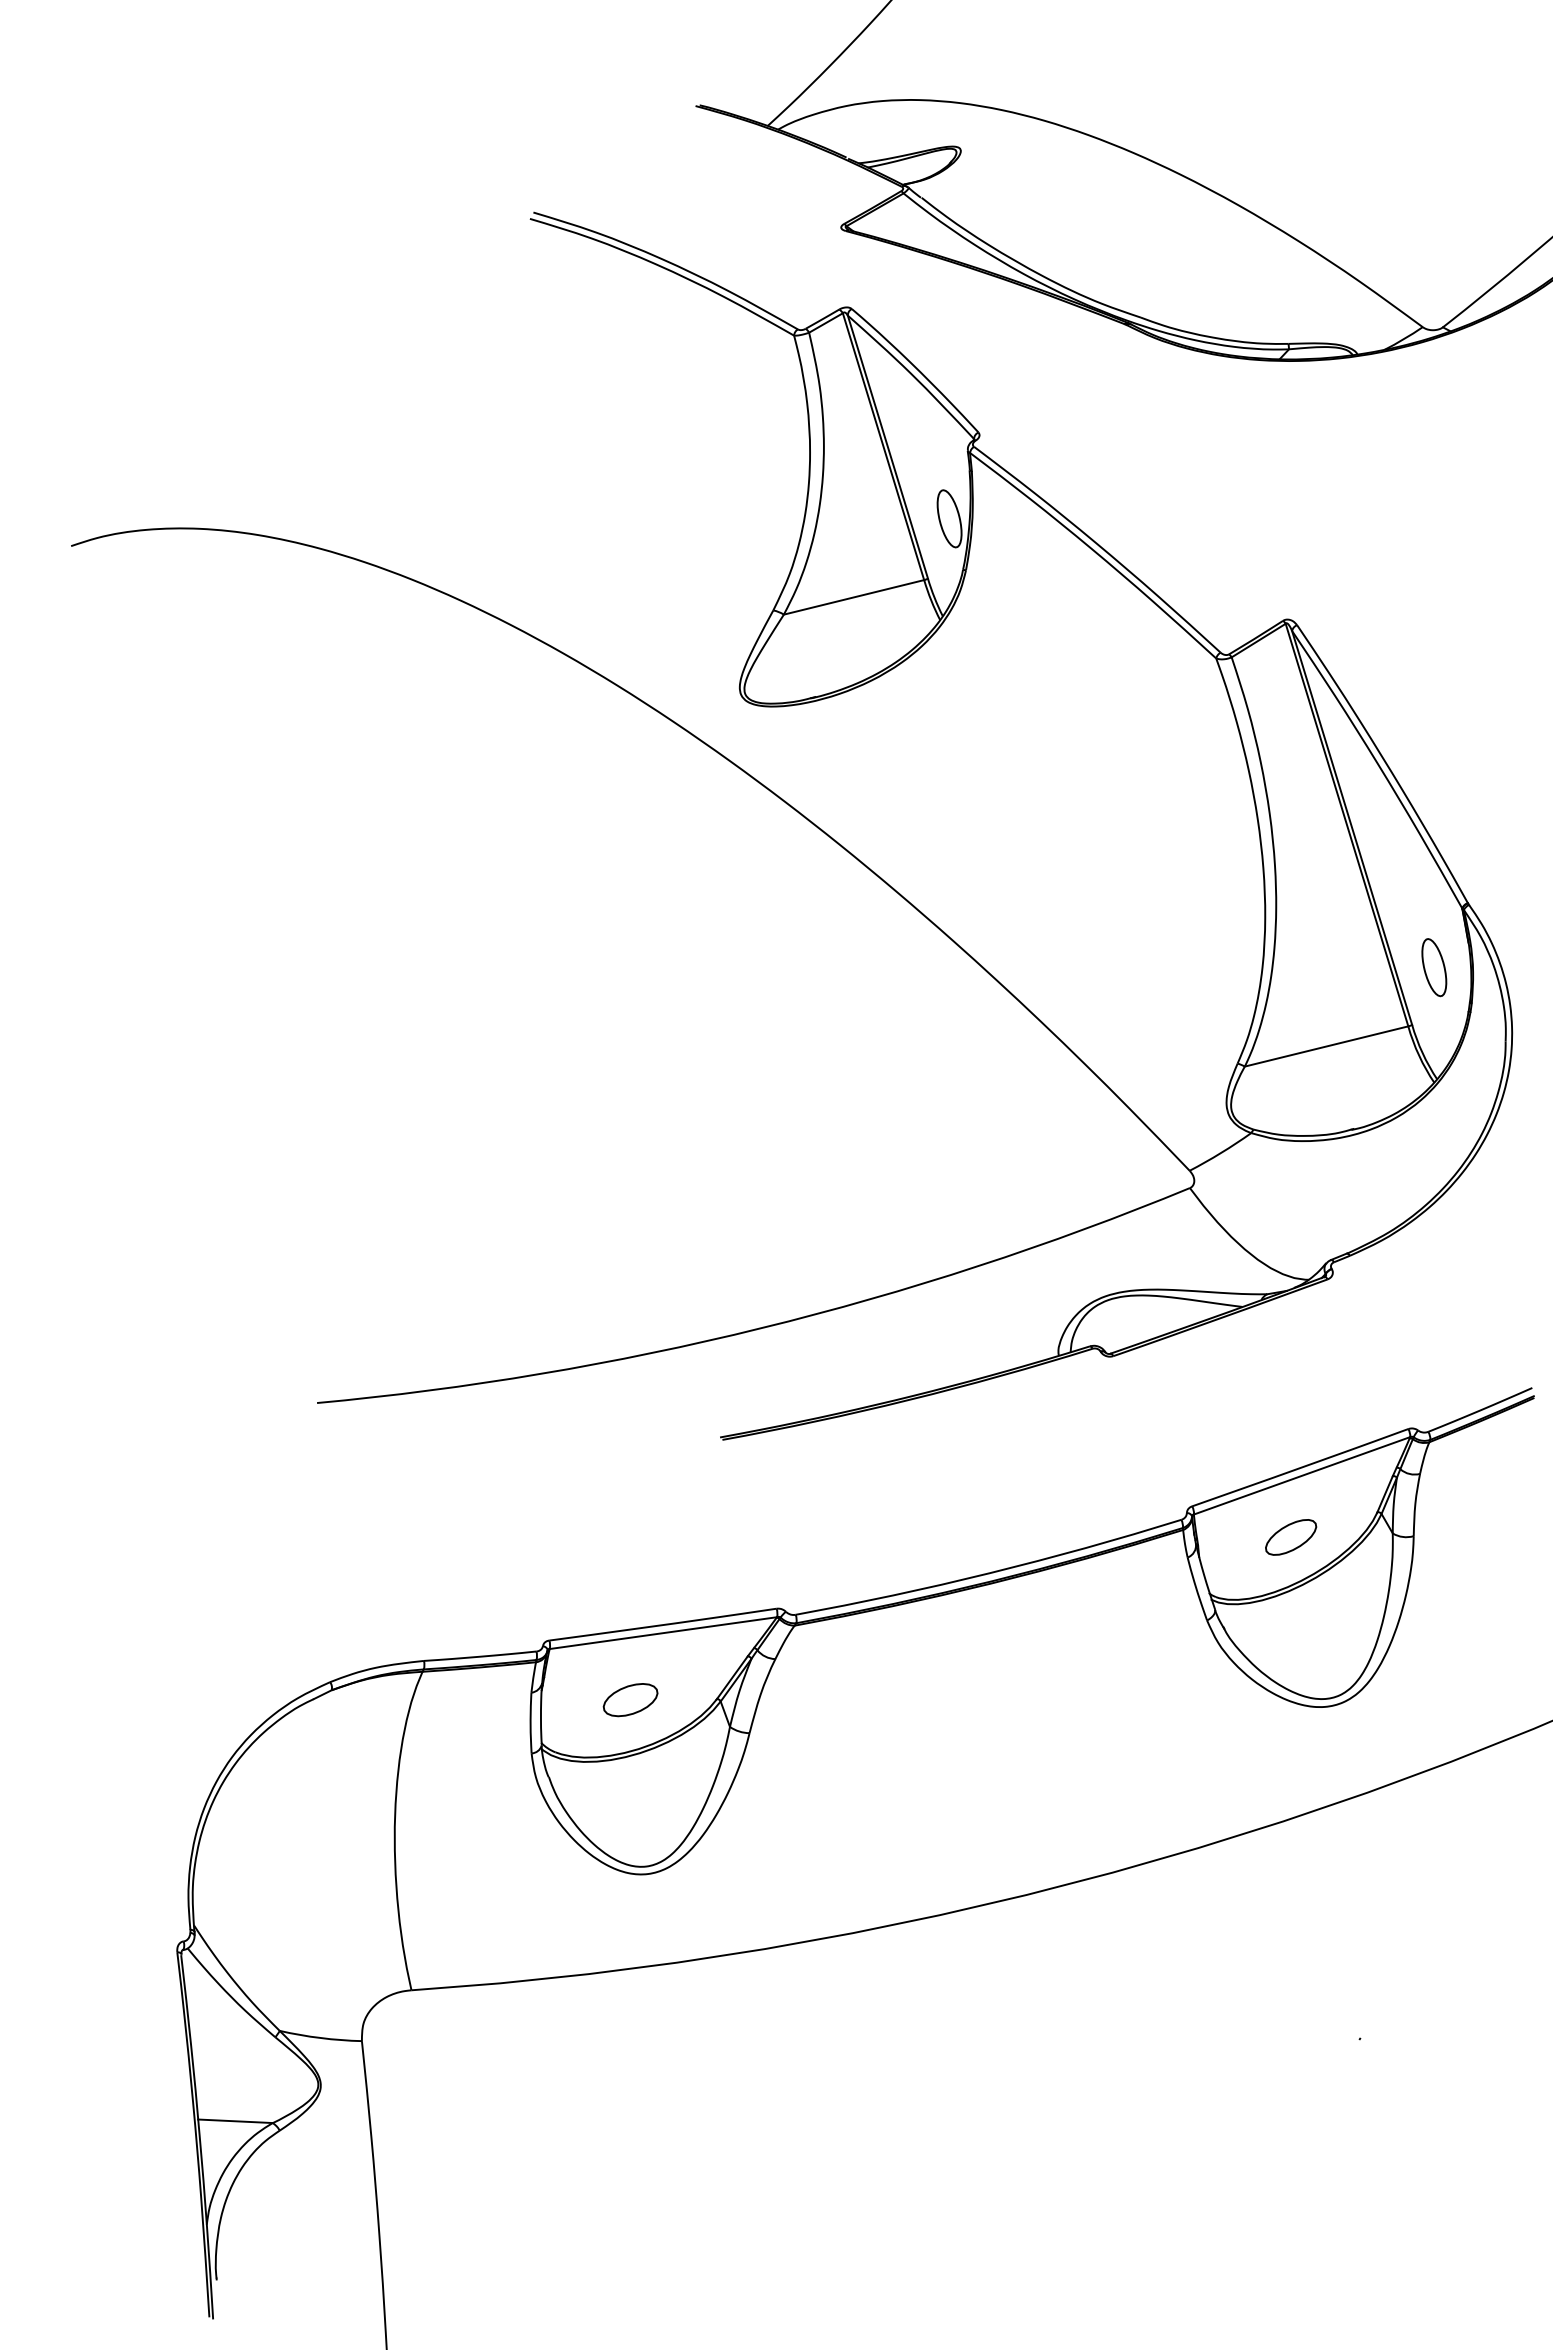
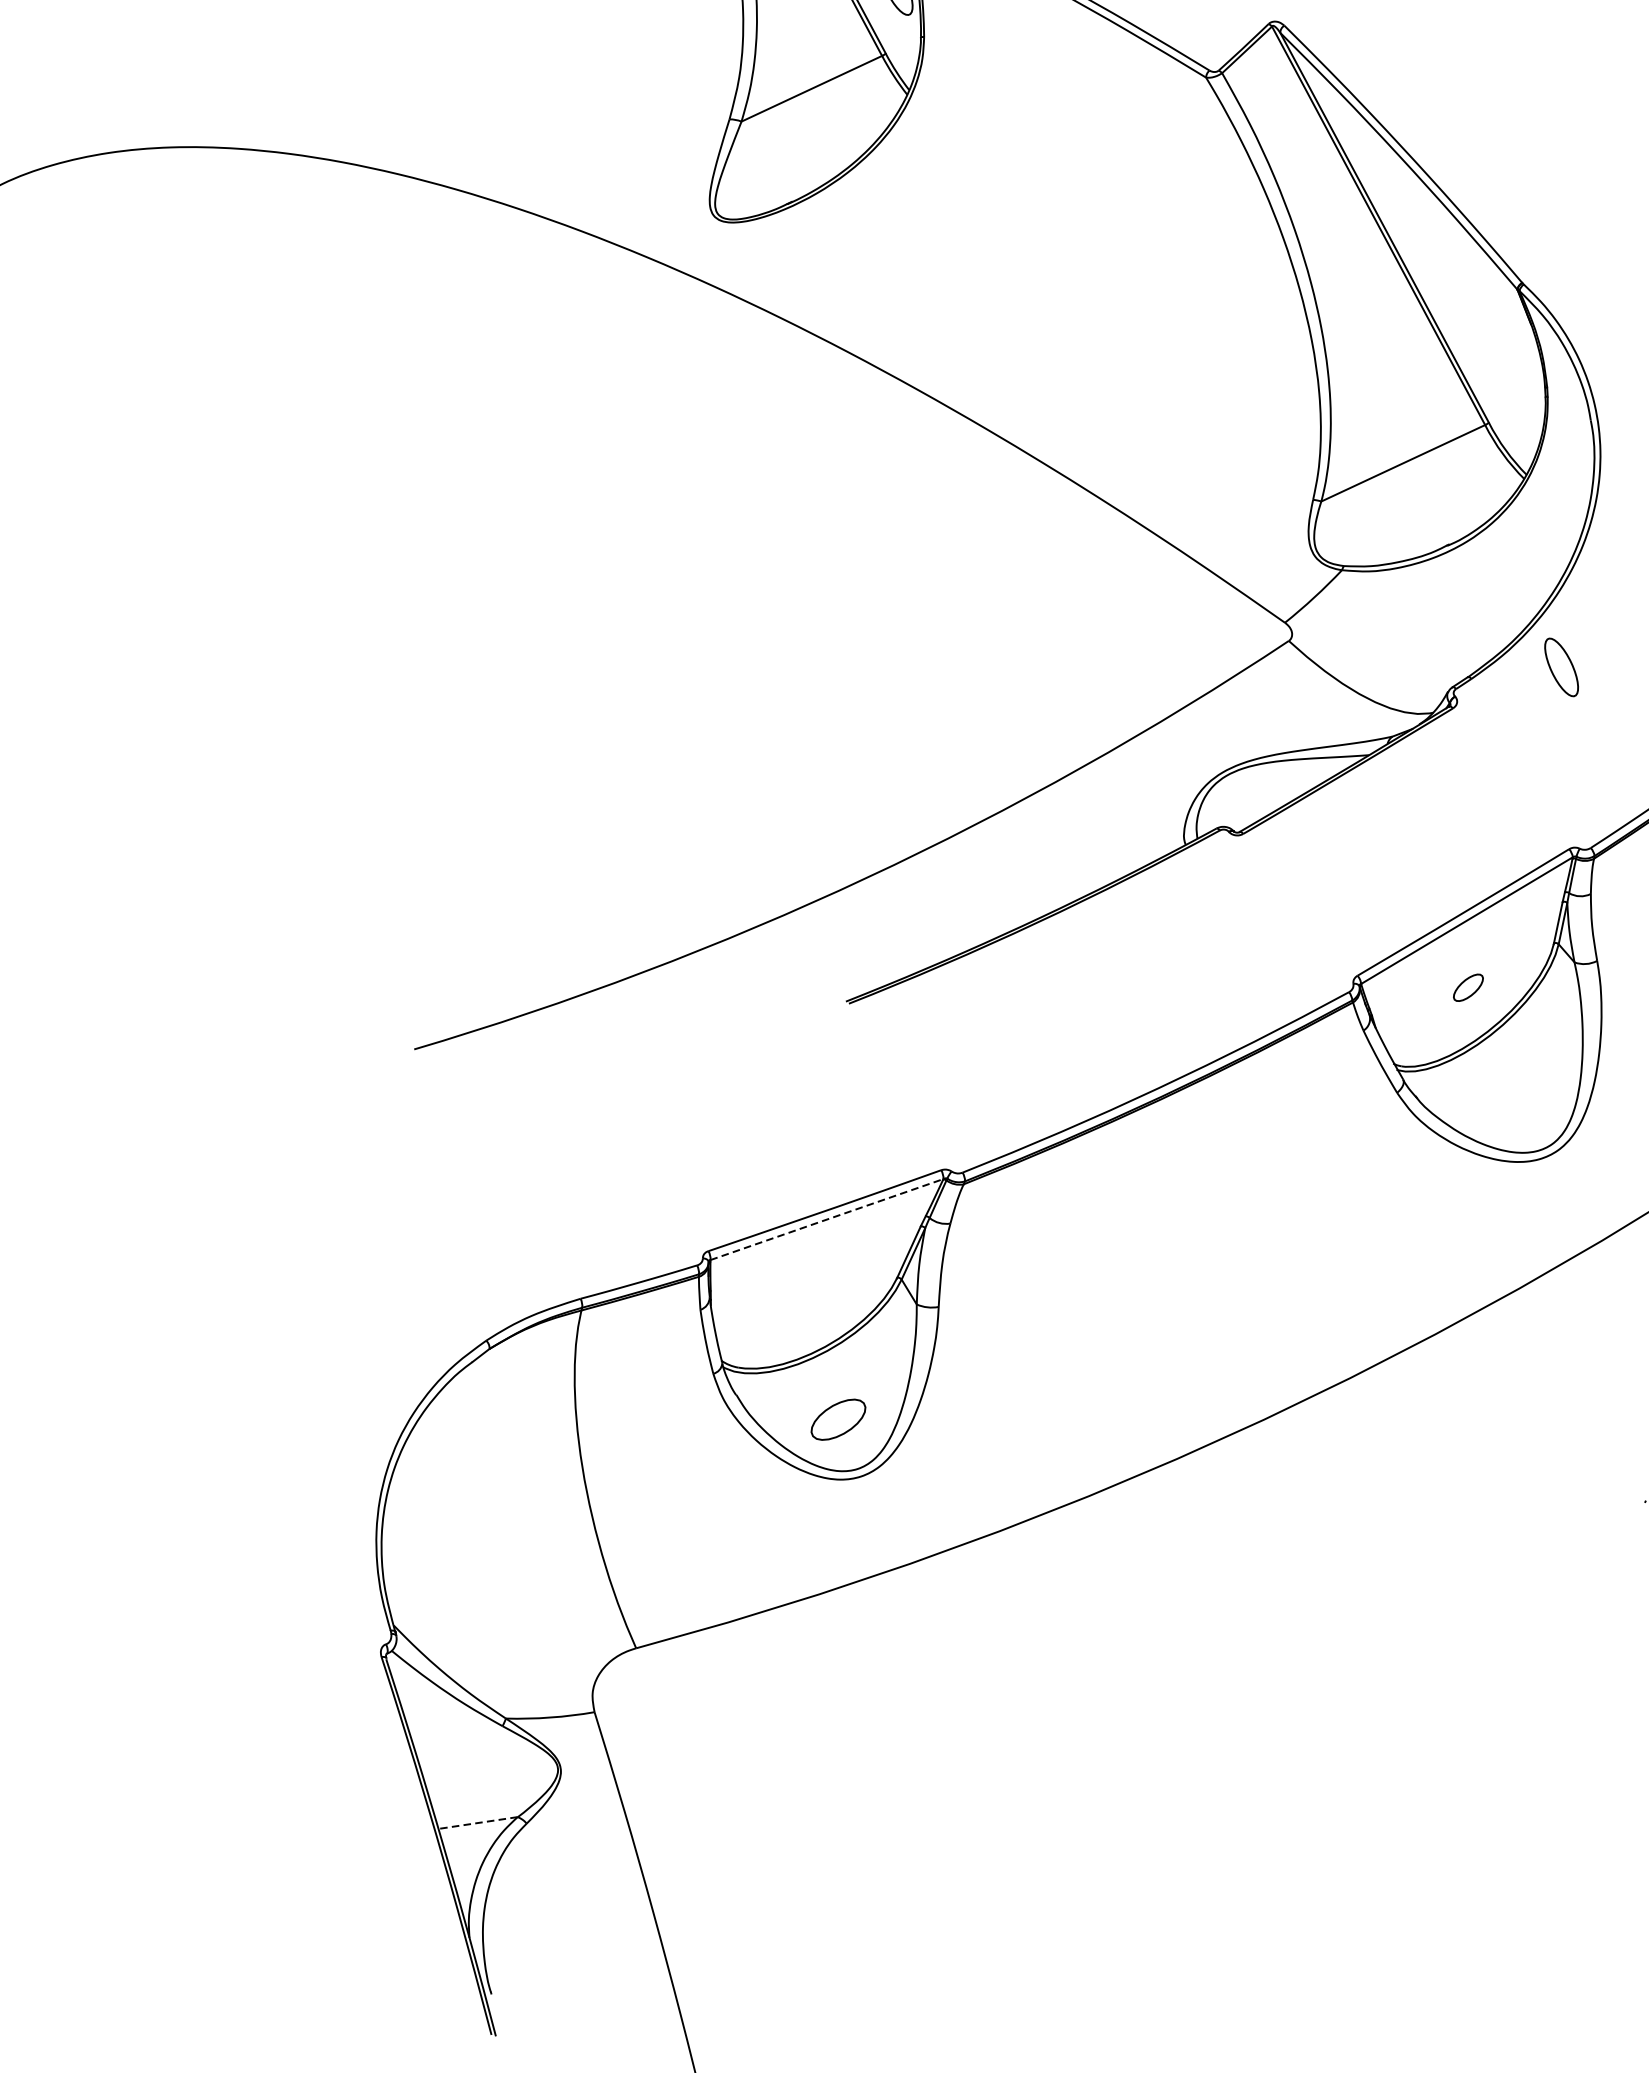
part: (1434, 967) -> (1561, 667), moved
part: (1291, 1537) -> (1468, 987), size x0.6
line: (663, 1633) -> (827, 1219), solid -> dashed
part: (630, 1700) -> (838, 1420), moved
line: (234, 2121) -> (477, 1823), solid -> dashed

